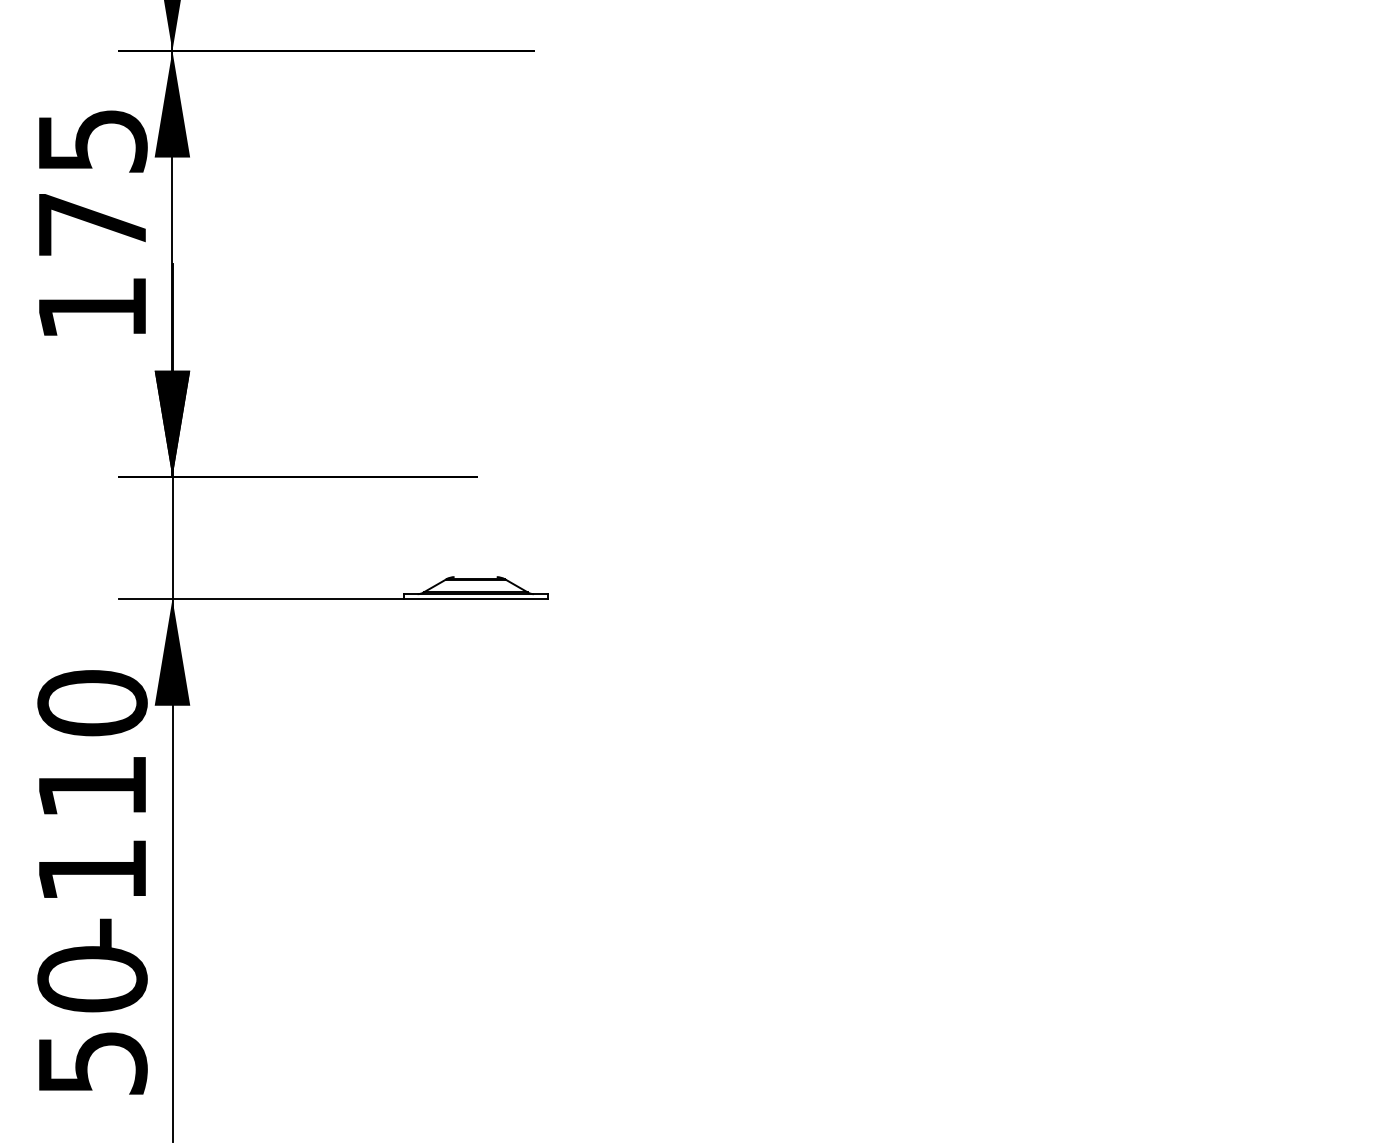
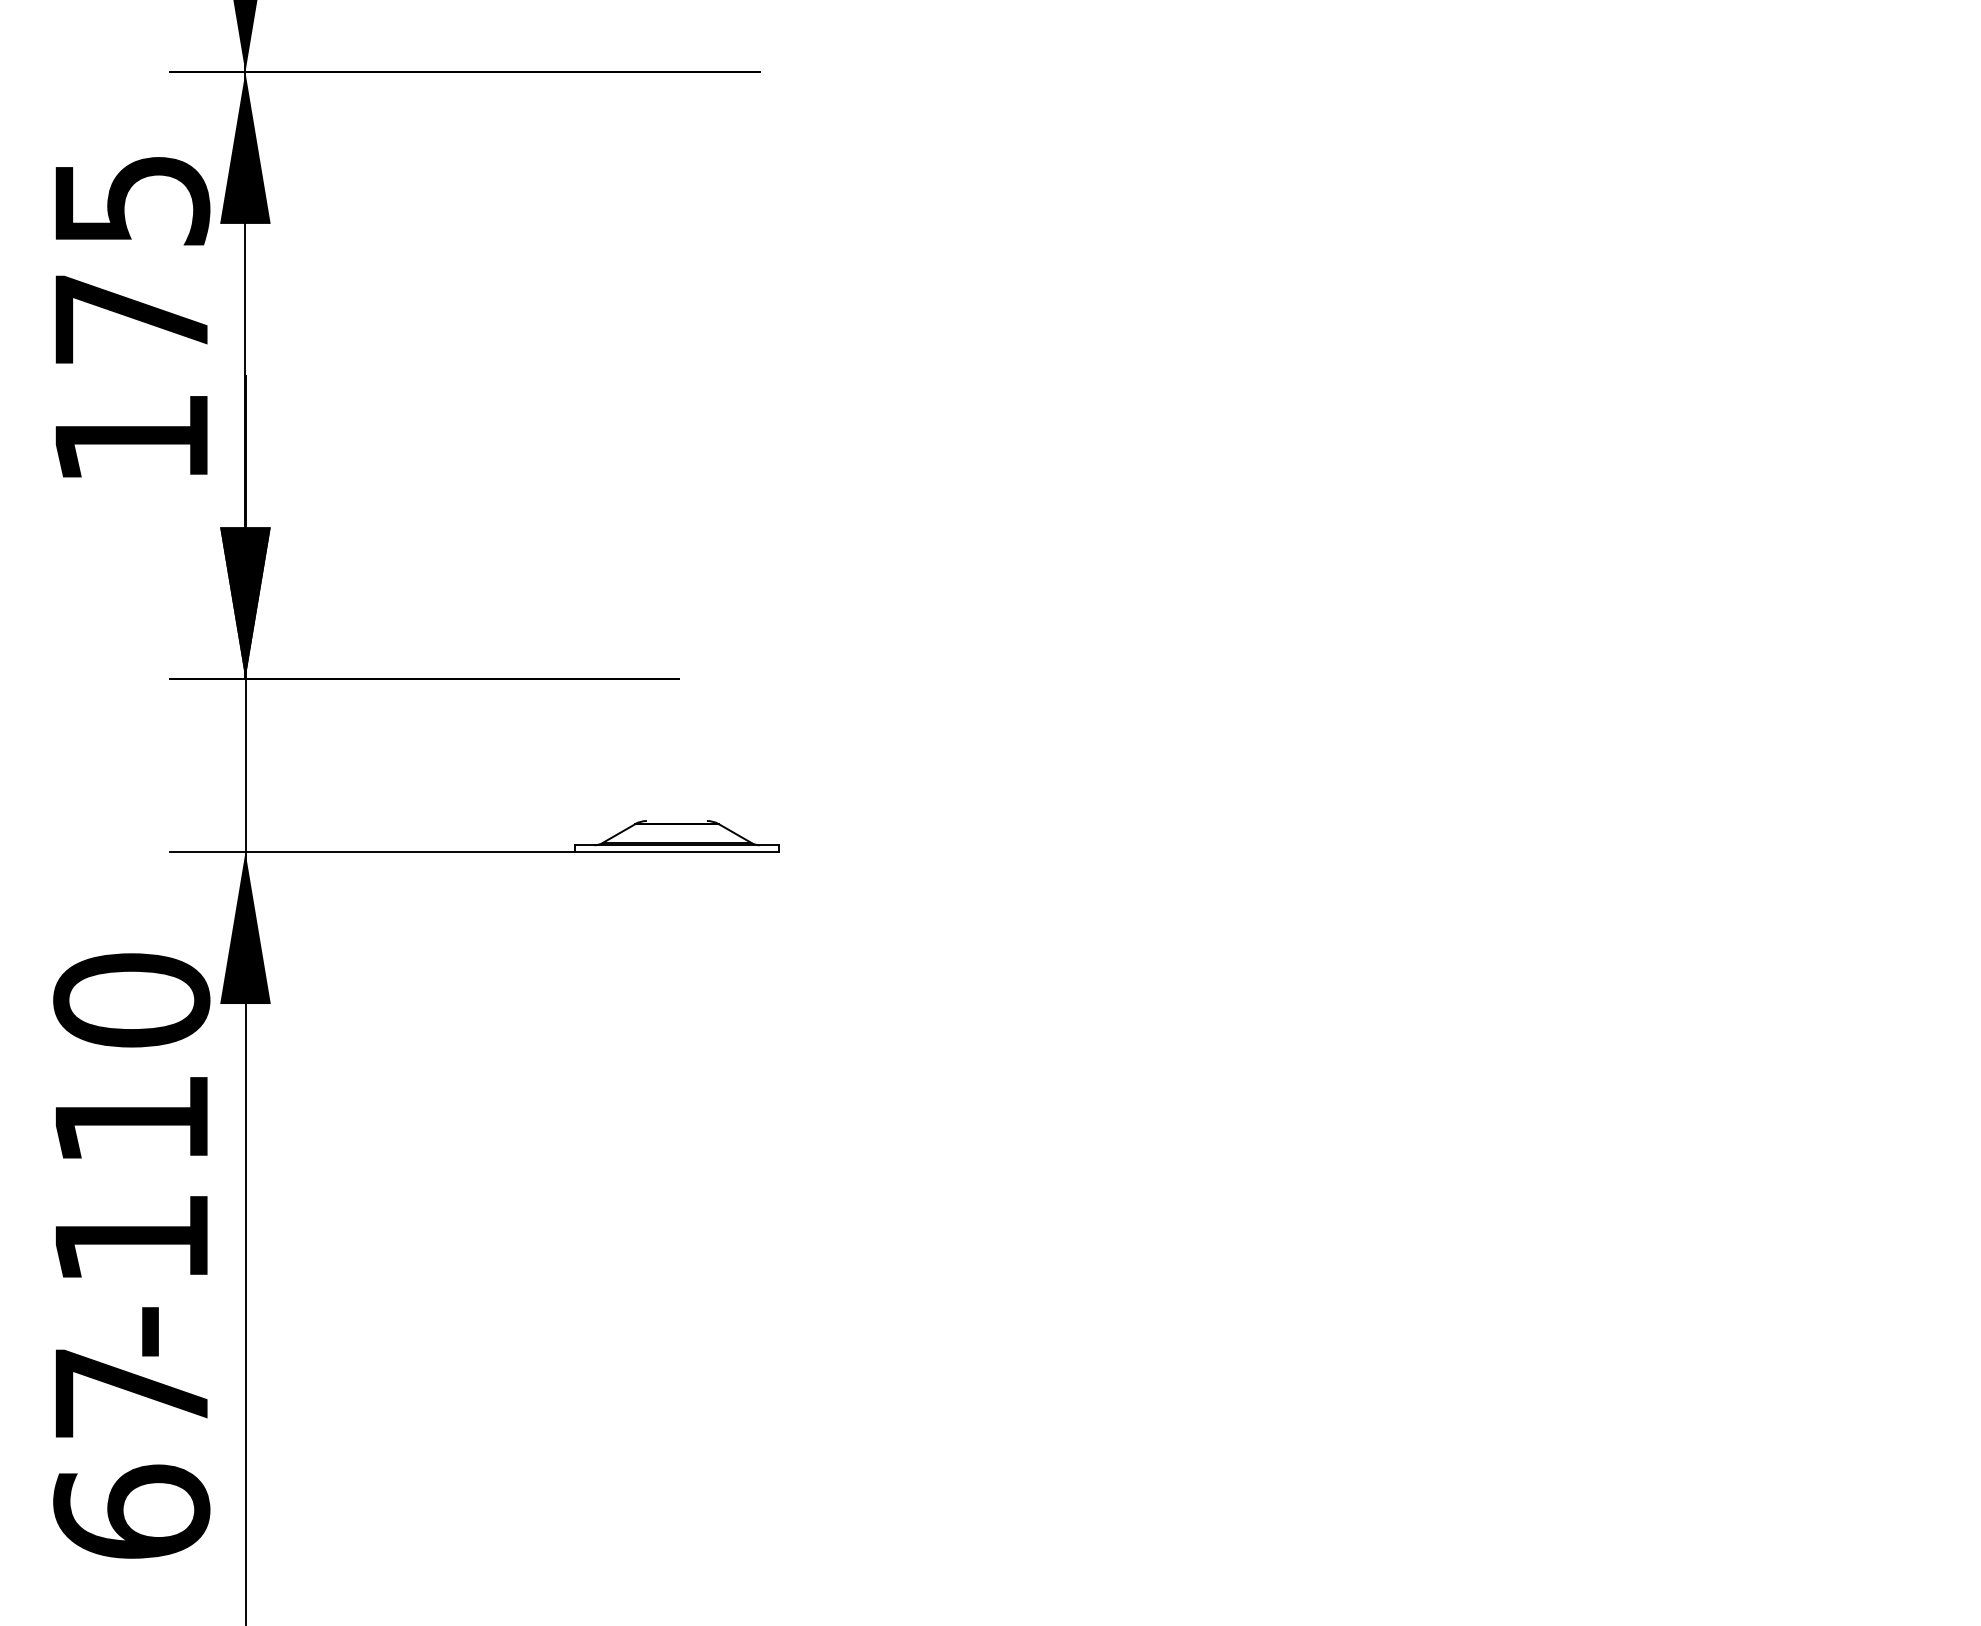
text: (92, 1020) -> (131, 1452), 50 -> 67

